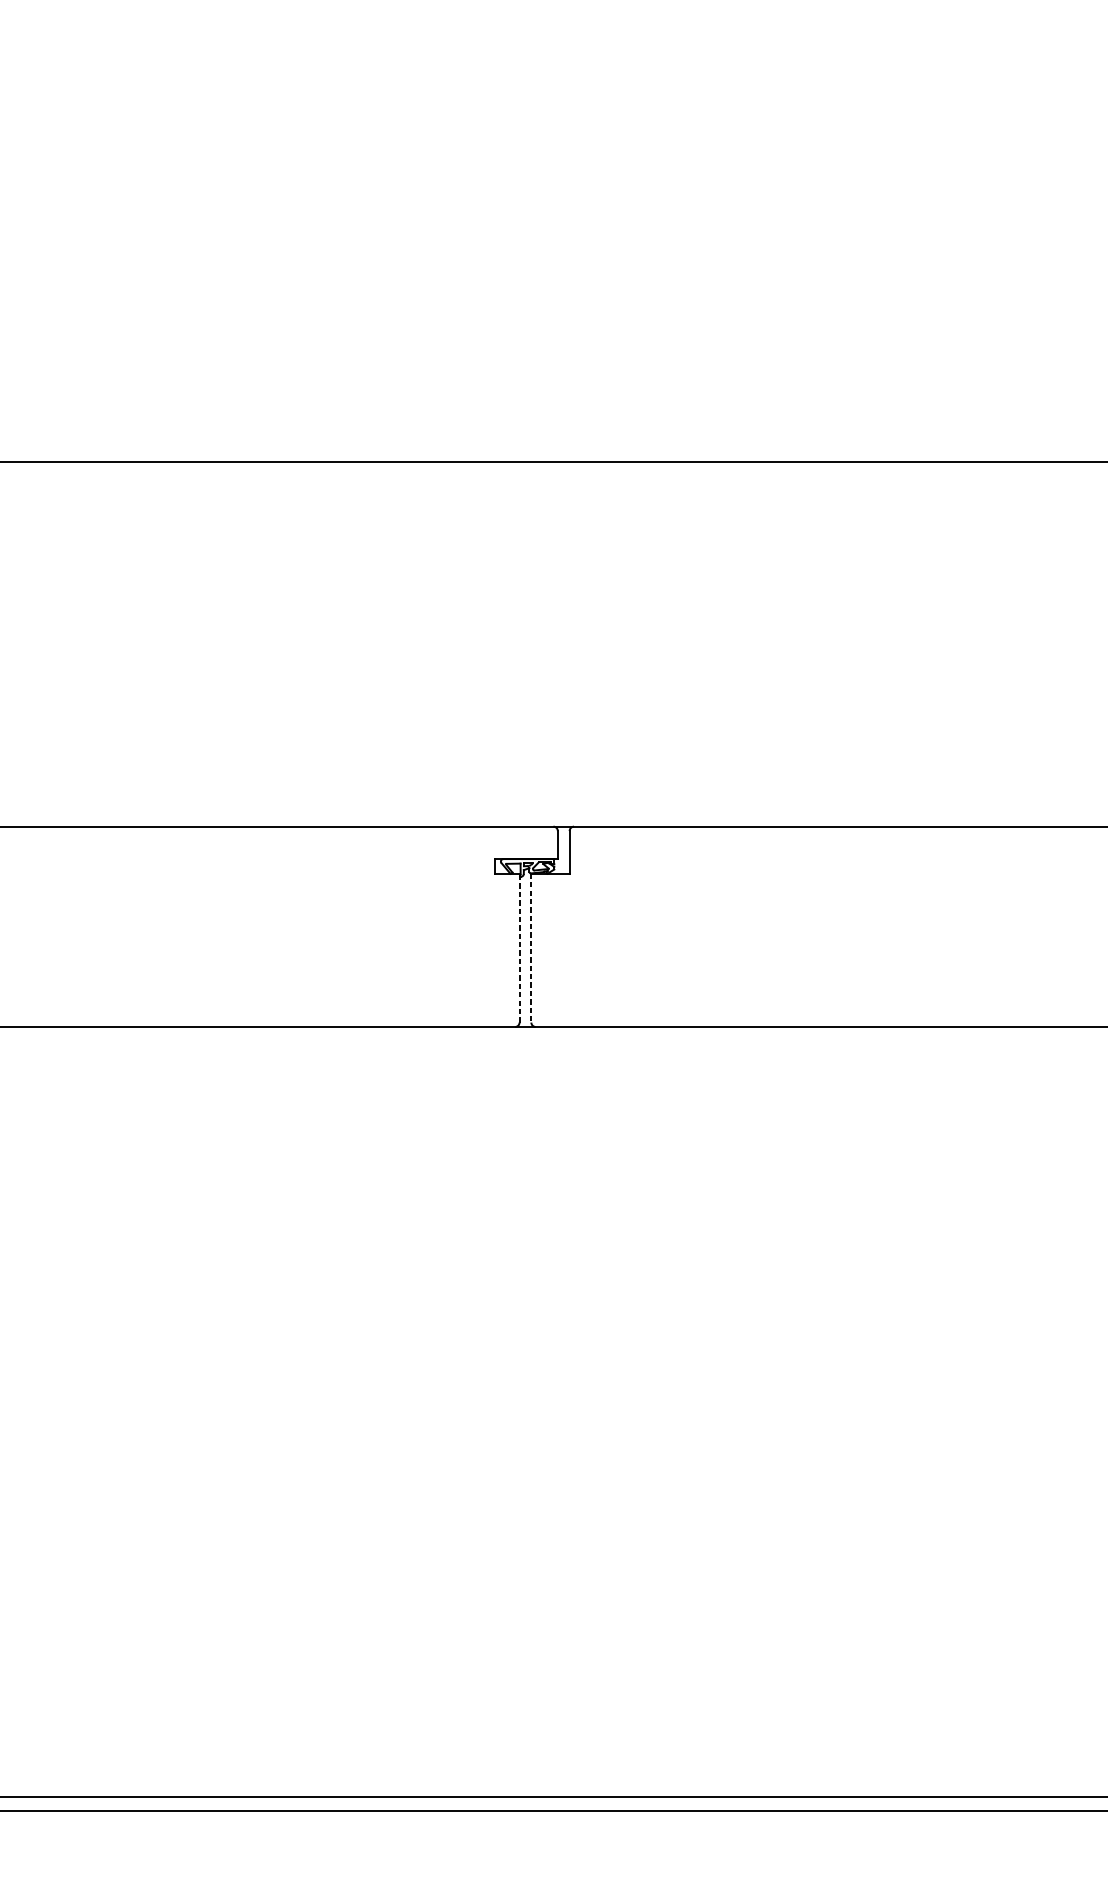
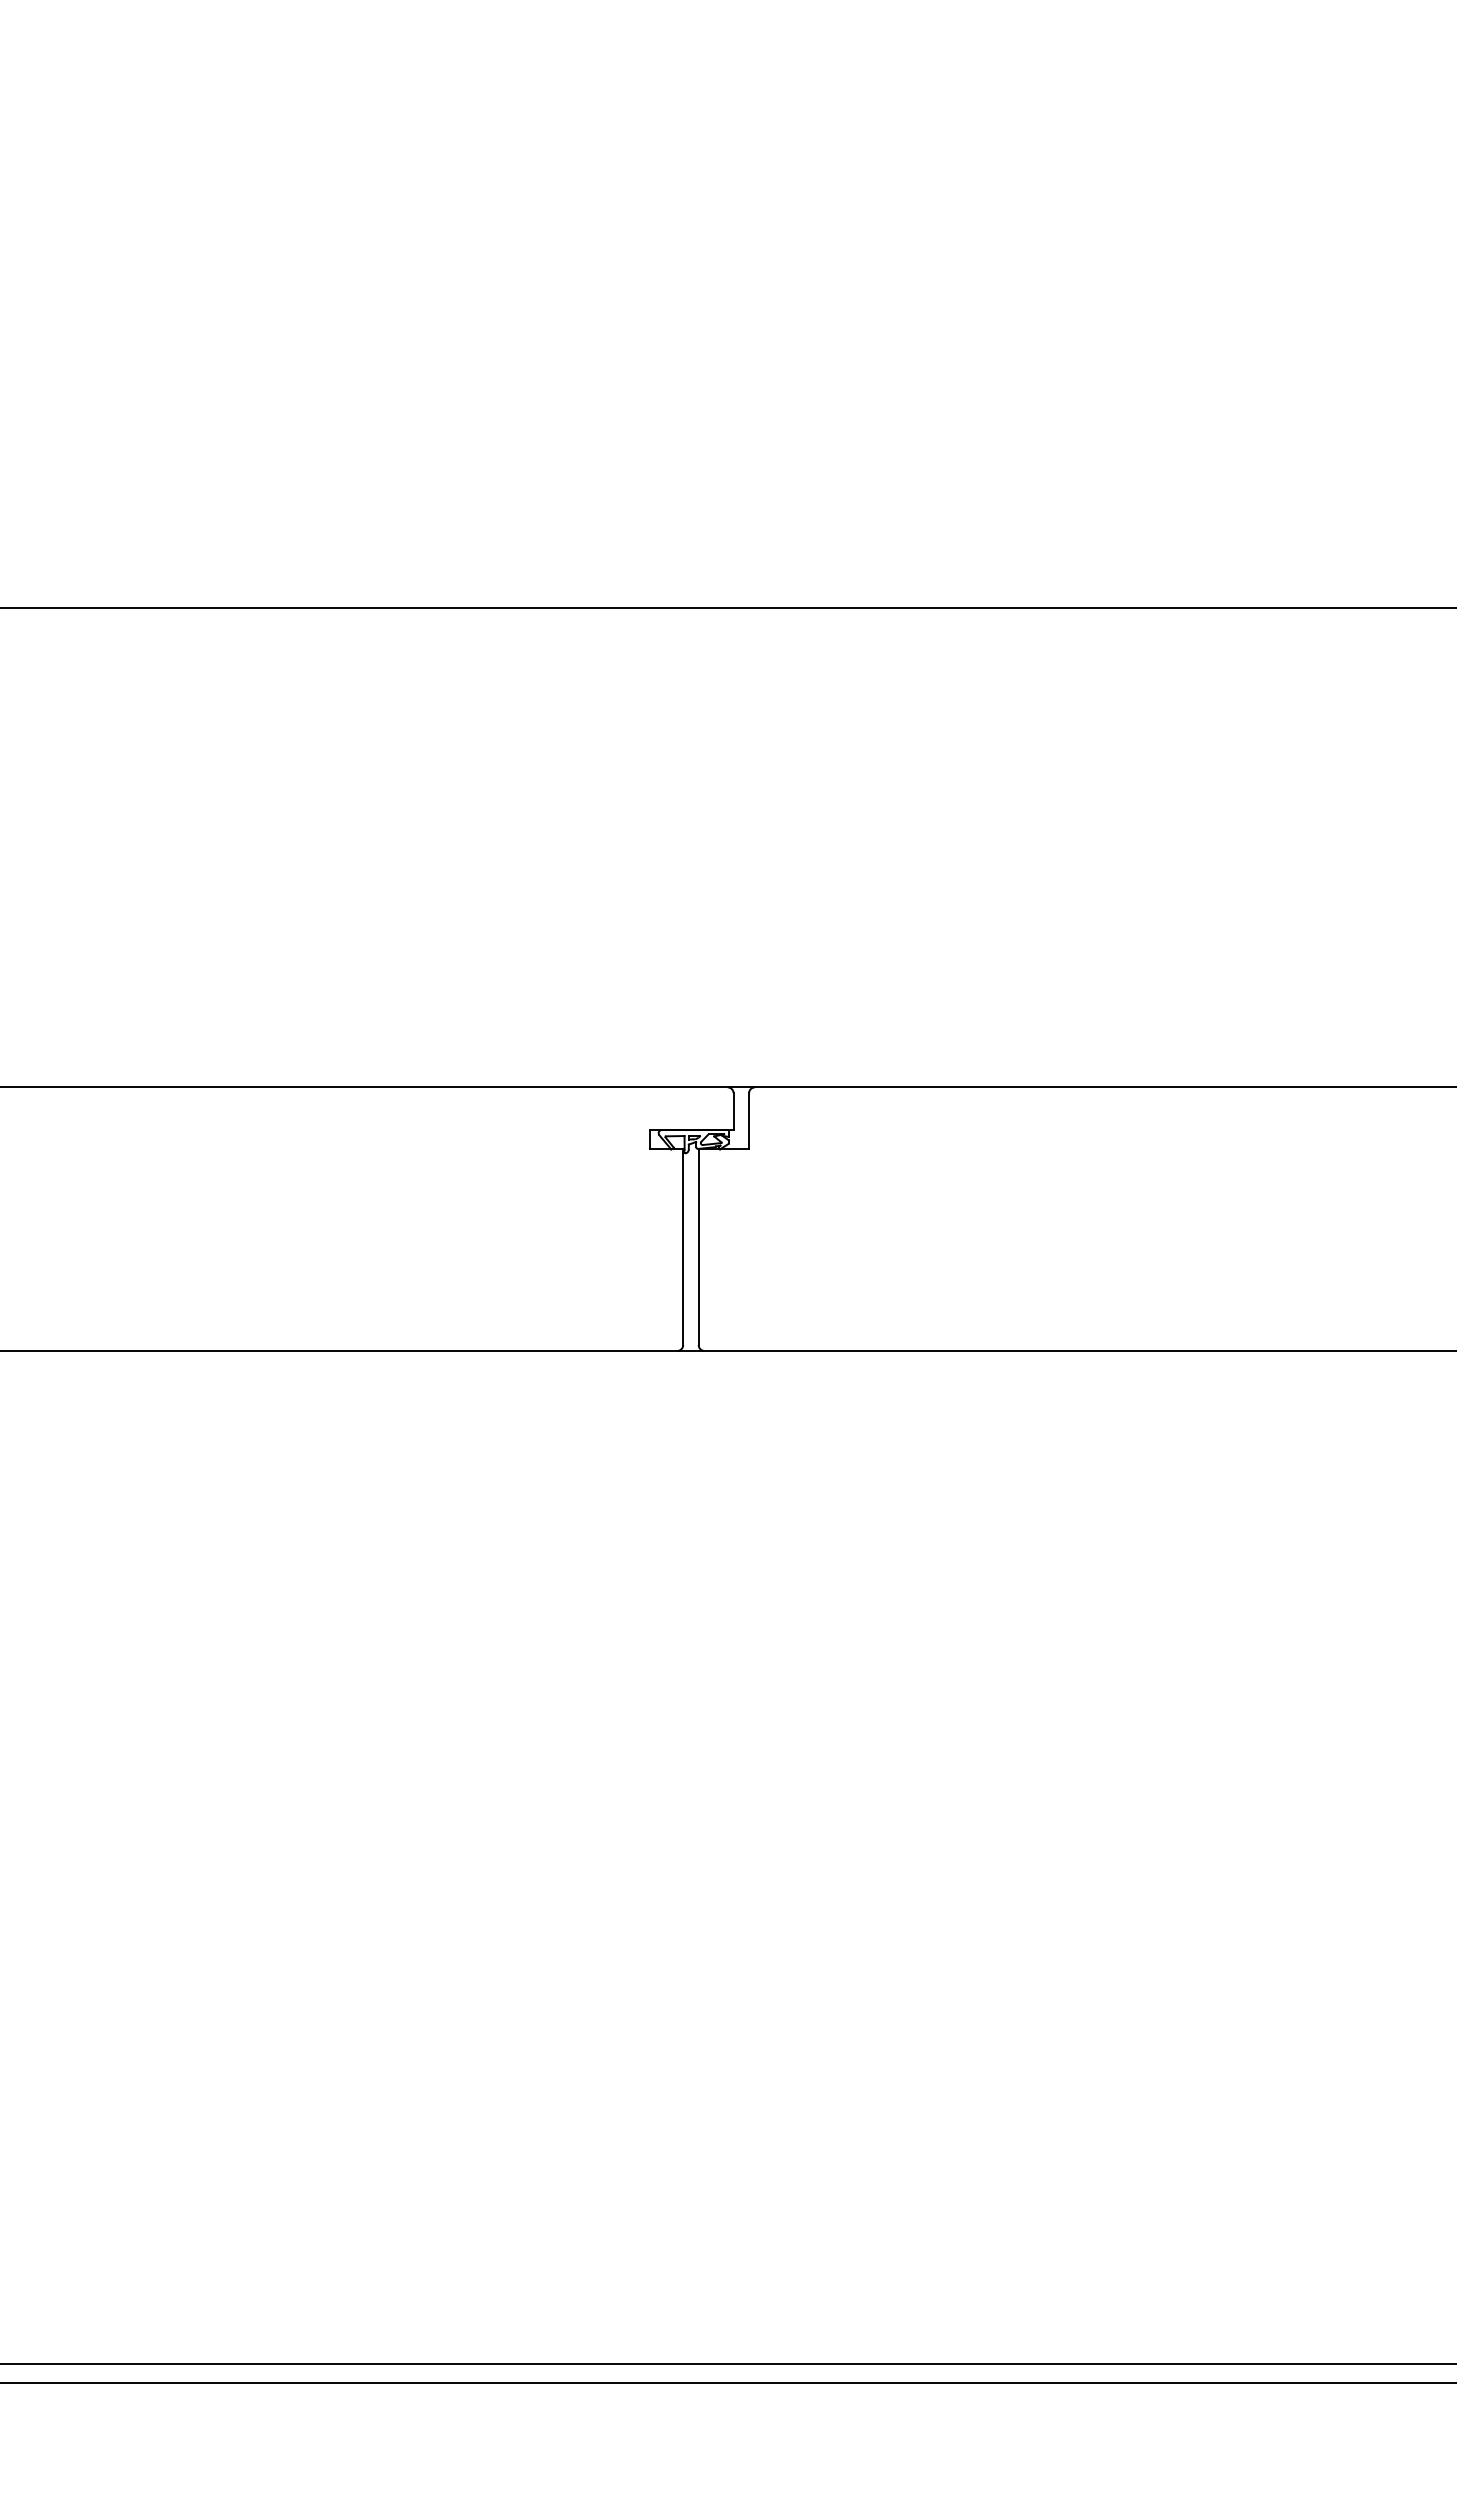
line: (519, 948) -> (683, 1247), dashed -> solid
line: (531, 948) -> (698, 1247), dashed -> solid

